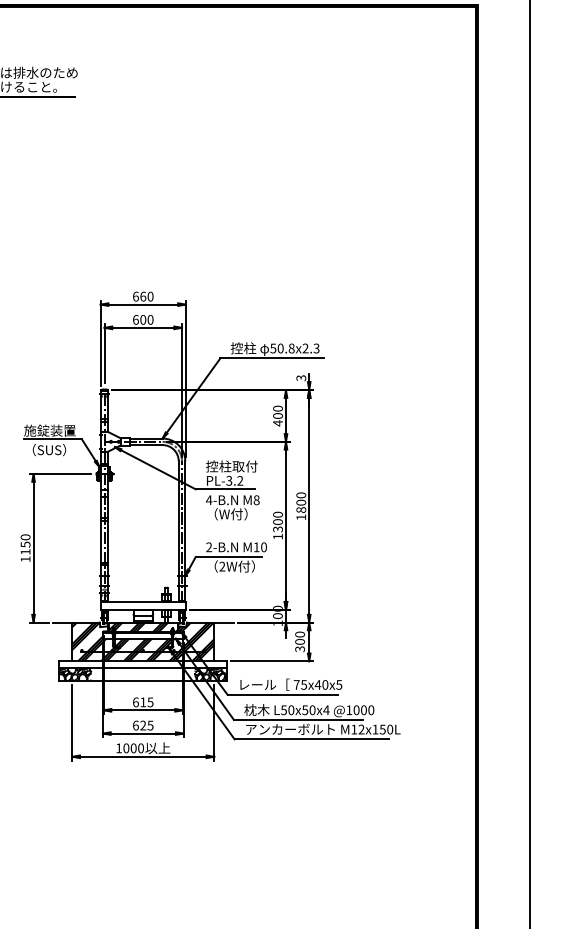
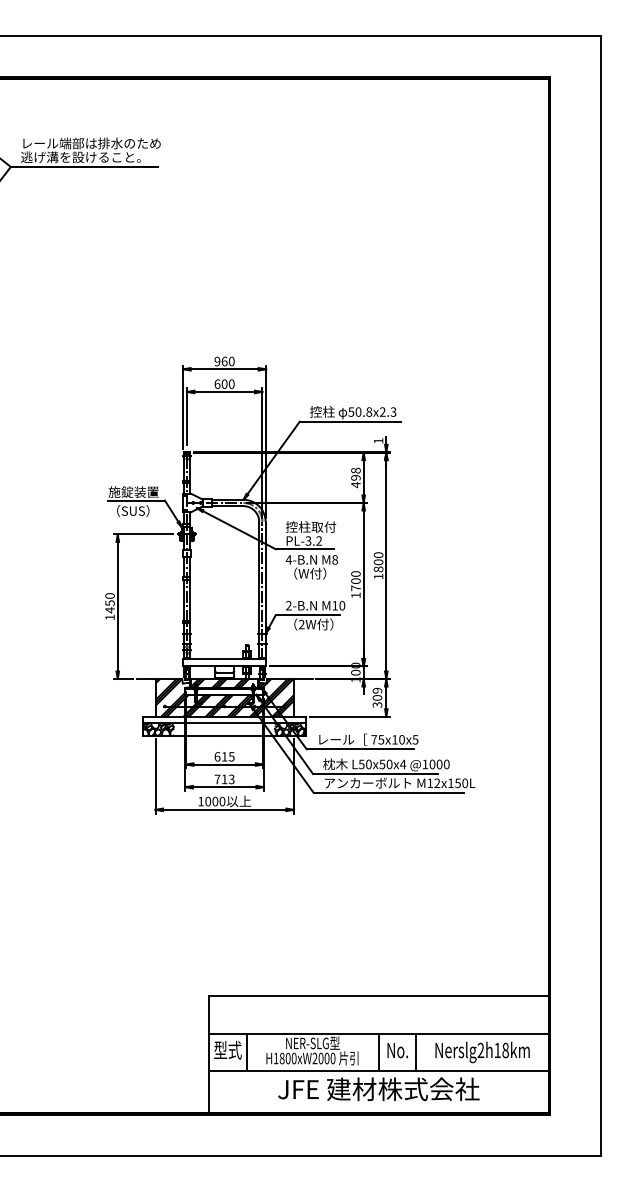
text: (135, 296) -> (217, 361), 660 -> 960
text: (301, 377) -> (378, 440), 3 -> 1
text: (277, 411) -> (355, 473), 400 -> 498
text: (277, 529) -> (355, 588), 1300 -> 1700
text: (25, 552) -> (109, 610), 1150 -> 1450
text: (300, 634) -> (377, 690), 300 -> 309
text: (317, 684) -> (394, 739), 75x40x5 -> 75x10x5
text: (143, 725) -> (224, 779), 625 -> 713

